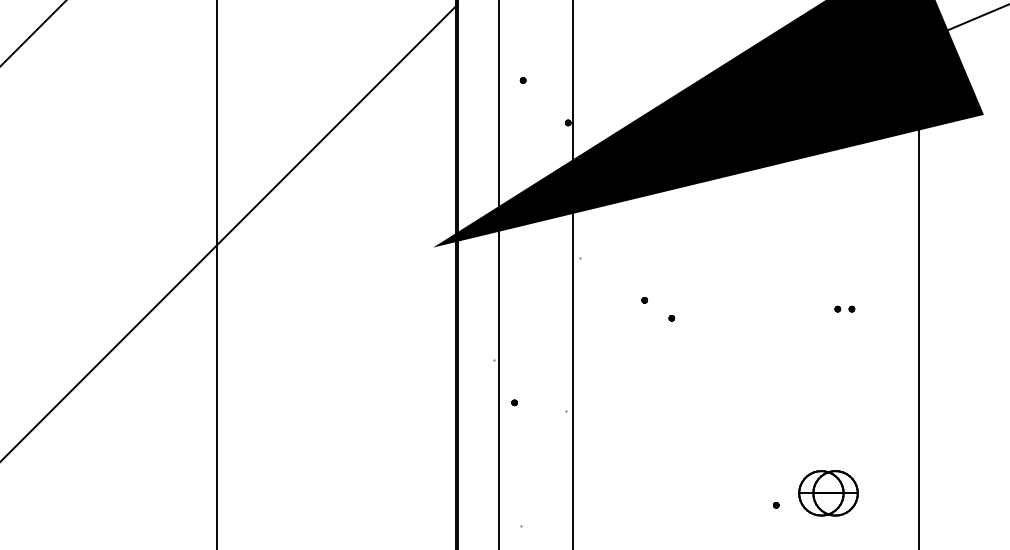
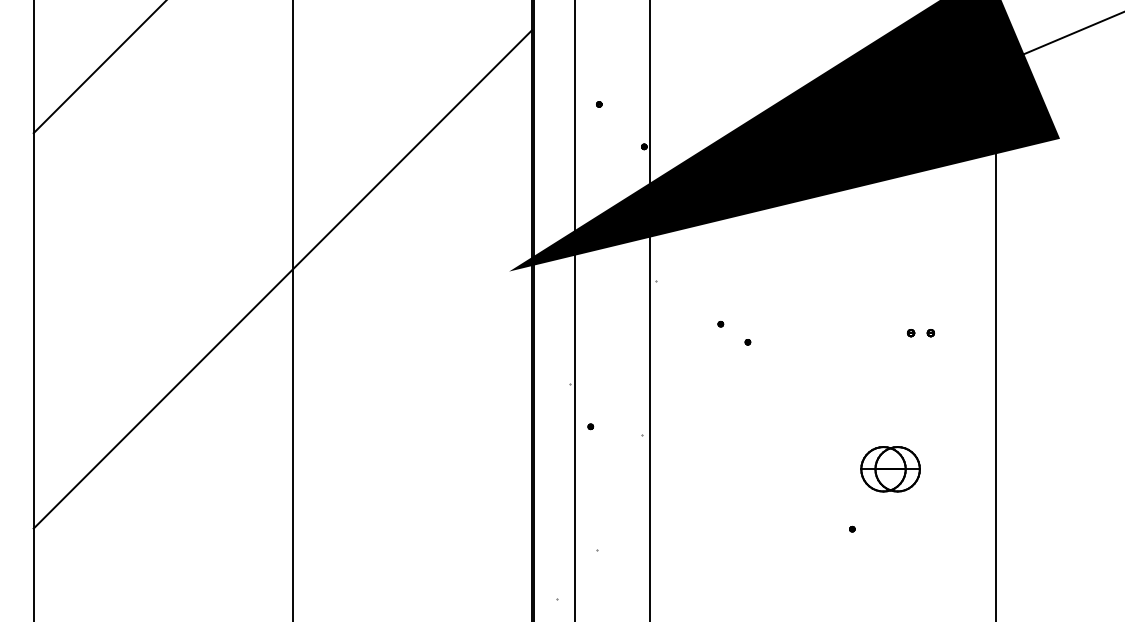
part: (844, 308) -> (920, 332), size x1.4
part: (828, 493) -> (890, 469), moved

